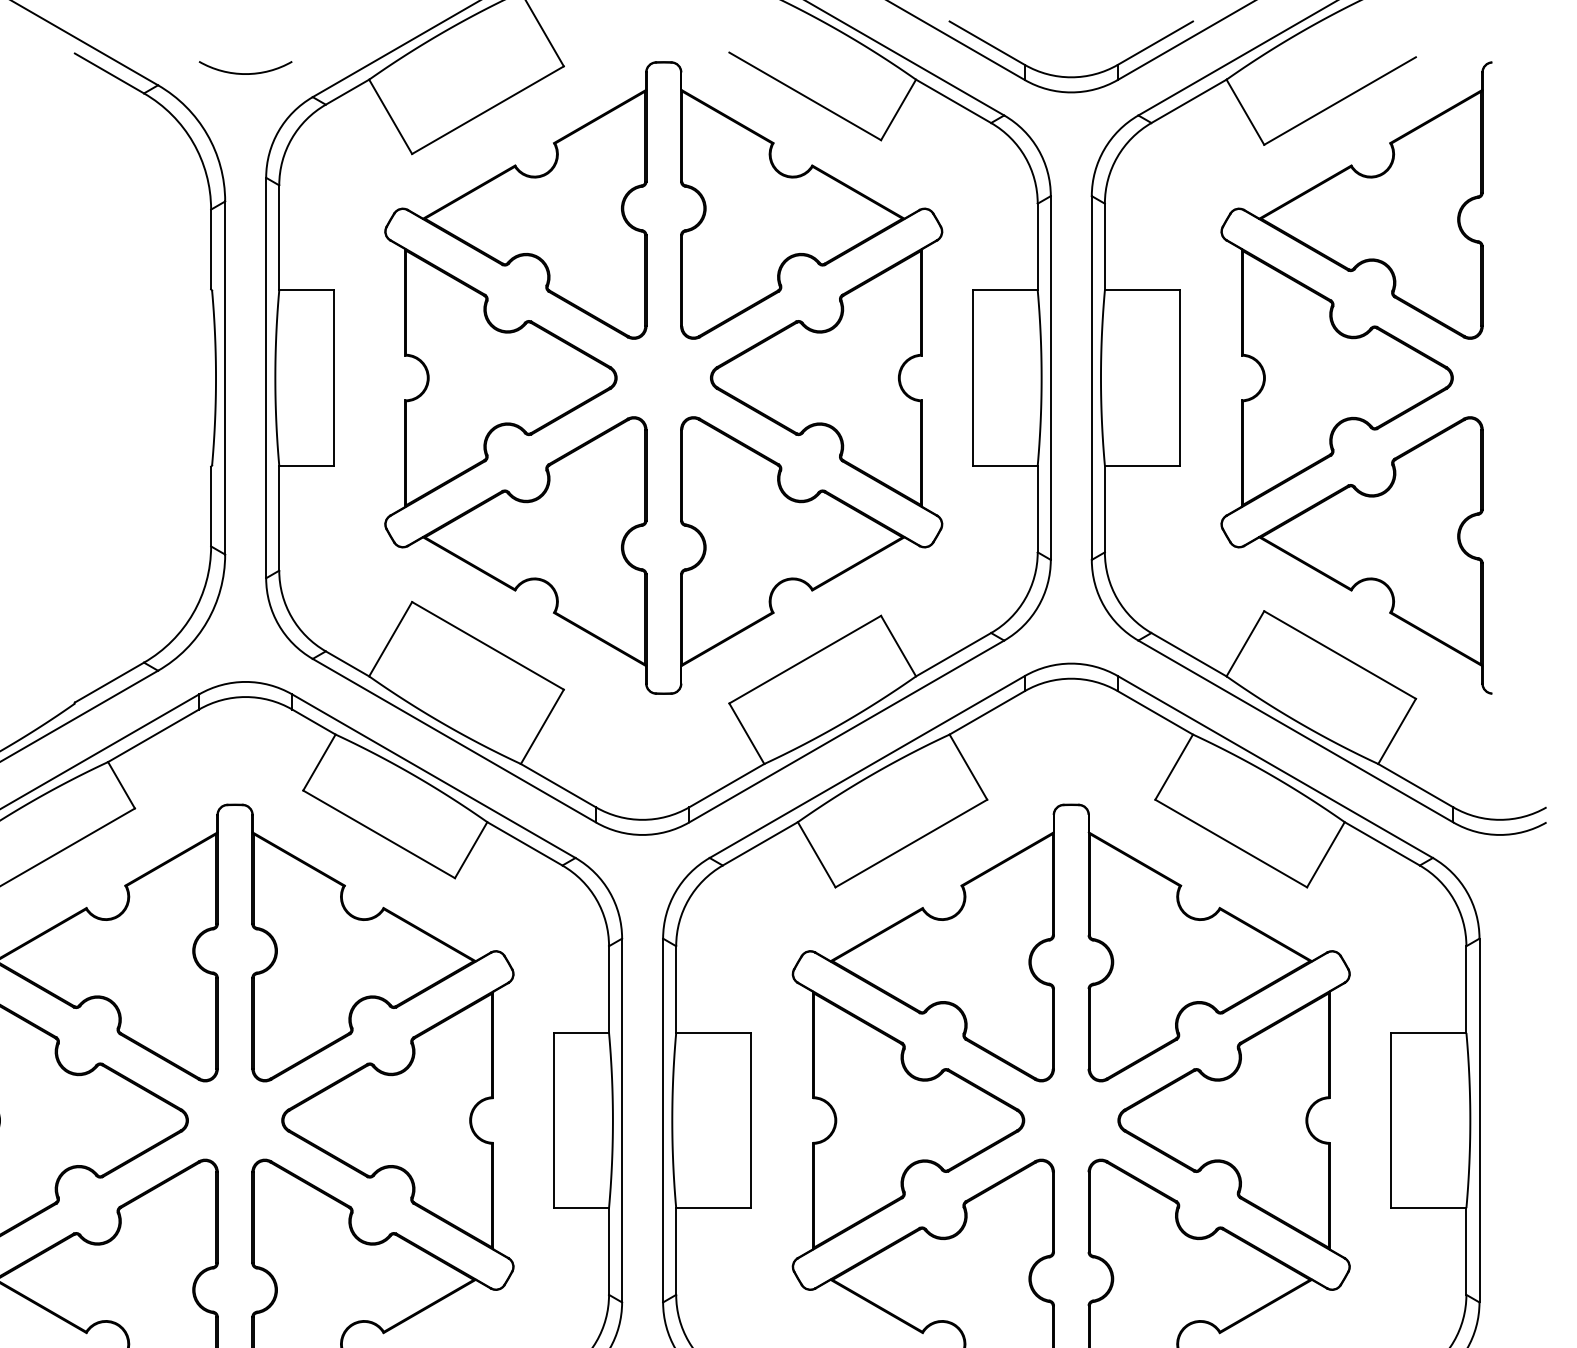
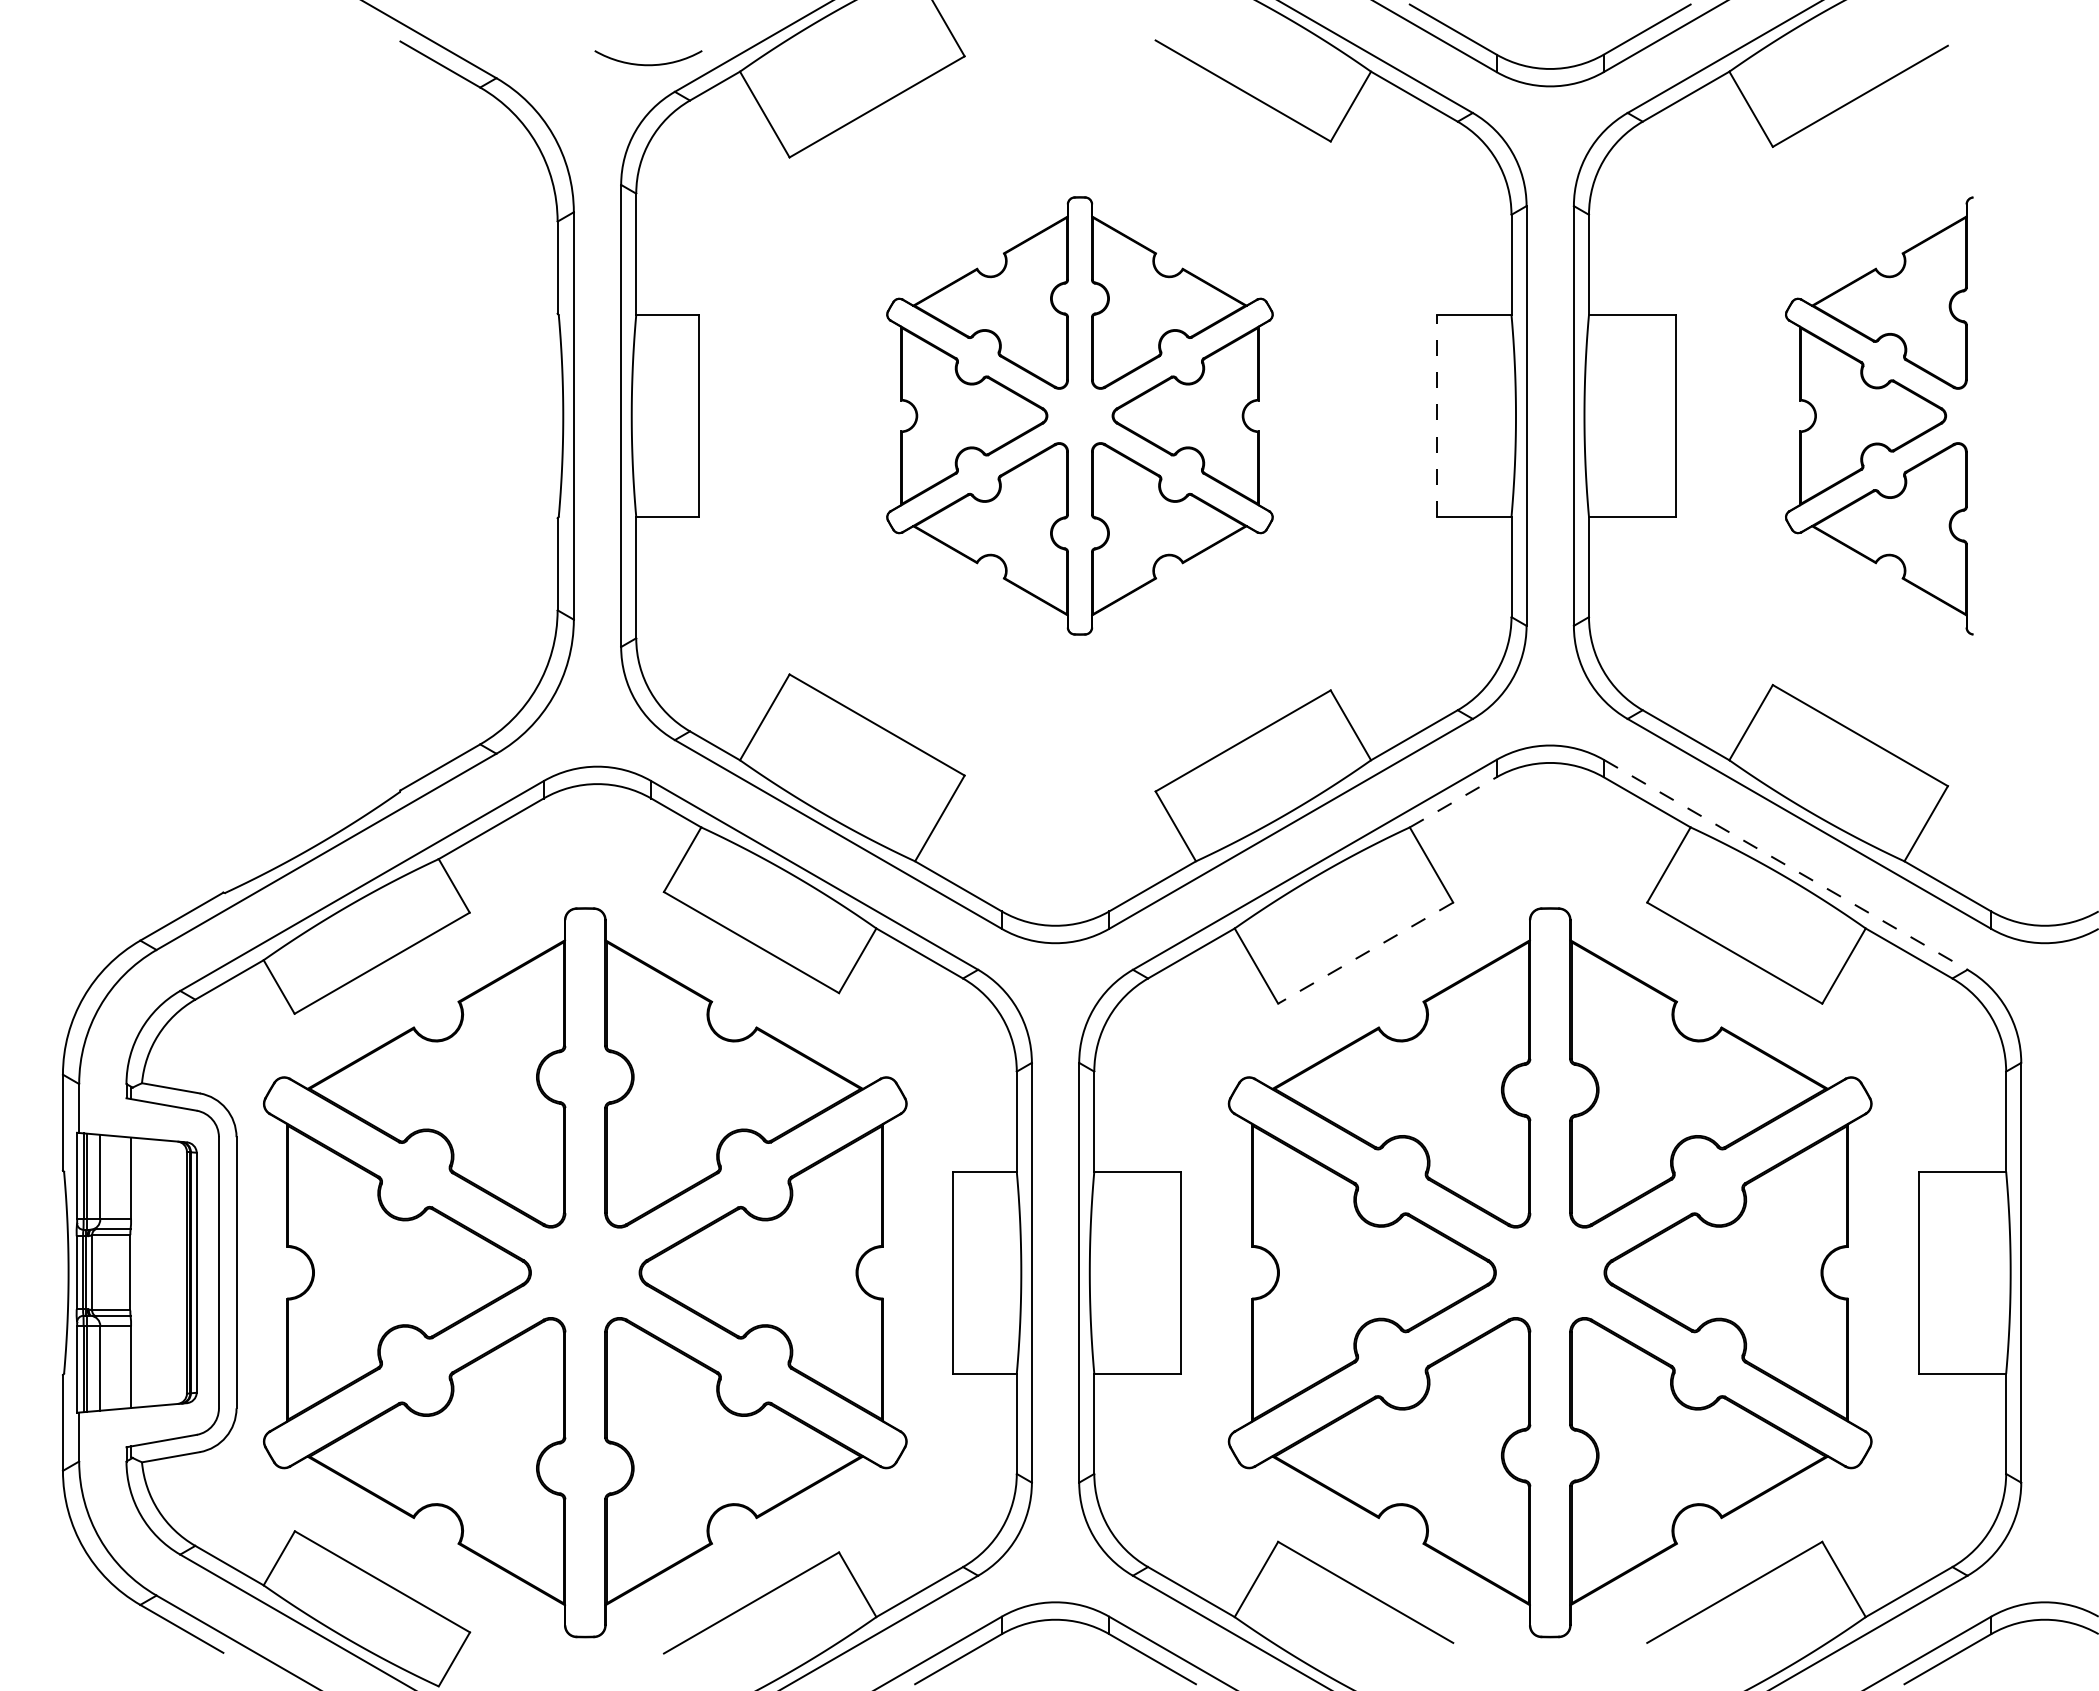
arc: (245, 73) -> (648, 64), moved
part: (663, 377) -> (1079, 415), size x0.6
line: (973, 377) -> (1437, 415), solid -> dashed
part: (1356, 377) -> (1879, 415), size x0.6
line: (987, 712) -> (1453, 802), solid -> dashed
line: (1275, 766) -> (1785, 864), solid -> dashed
line: (911, 843) -> (1365, 953), solid -> dashed

